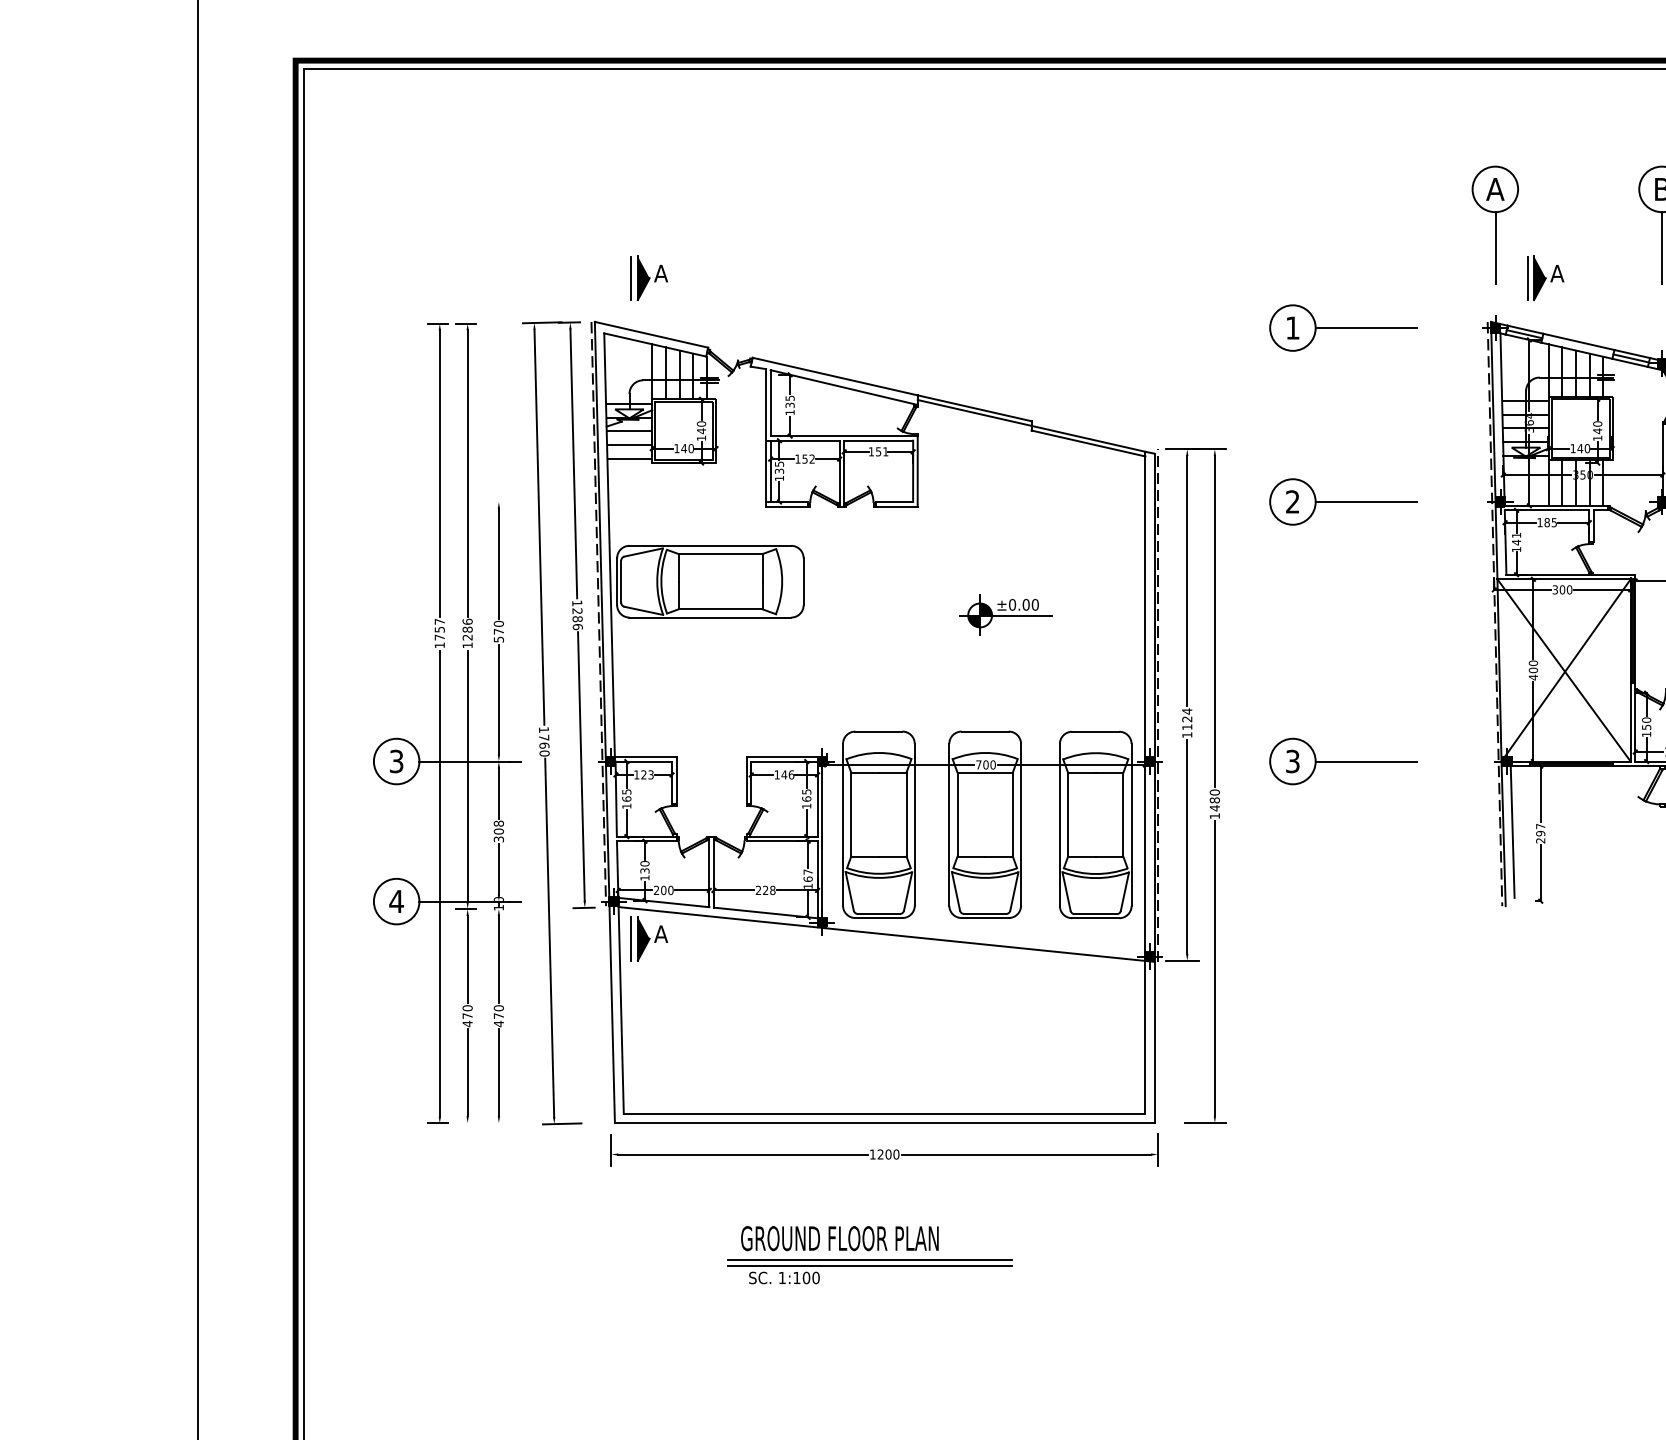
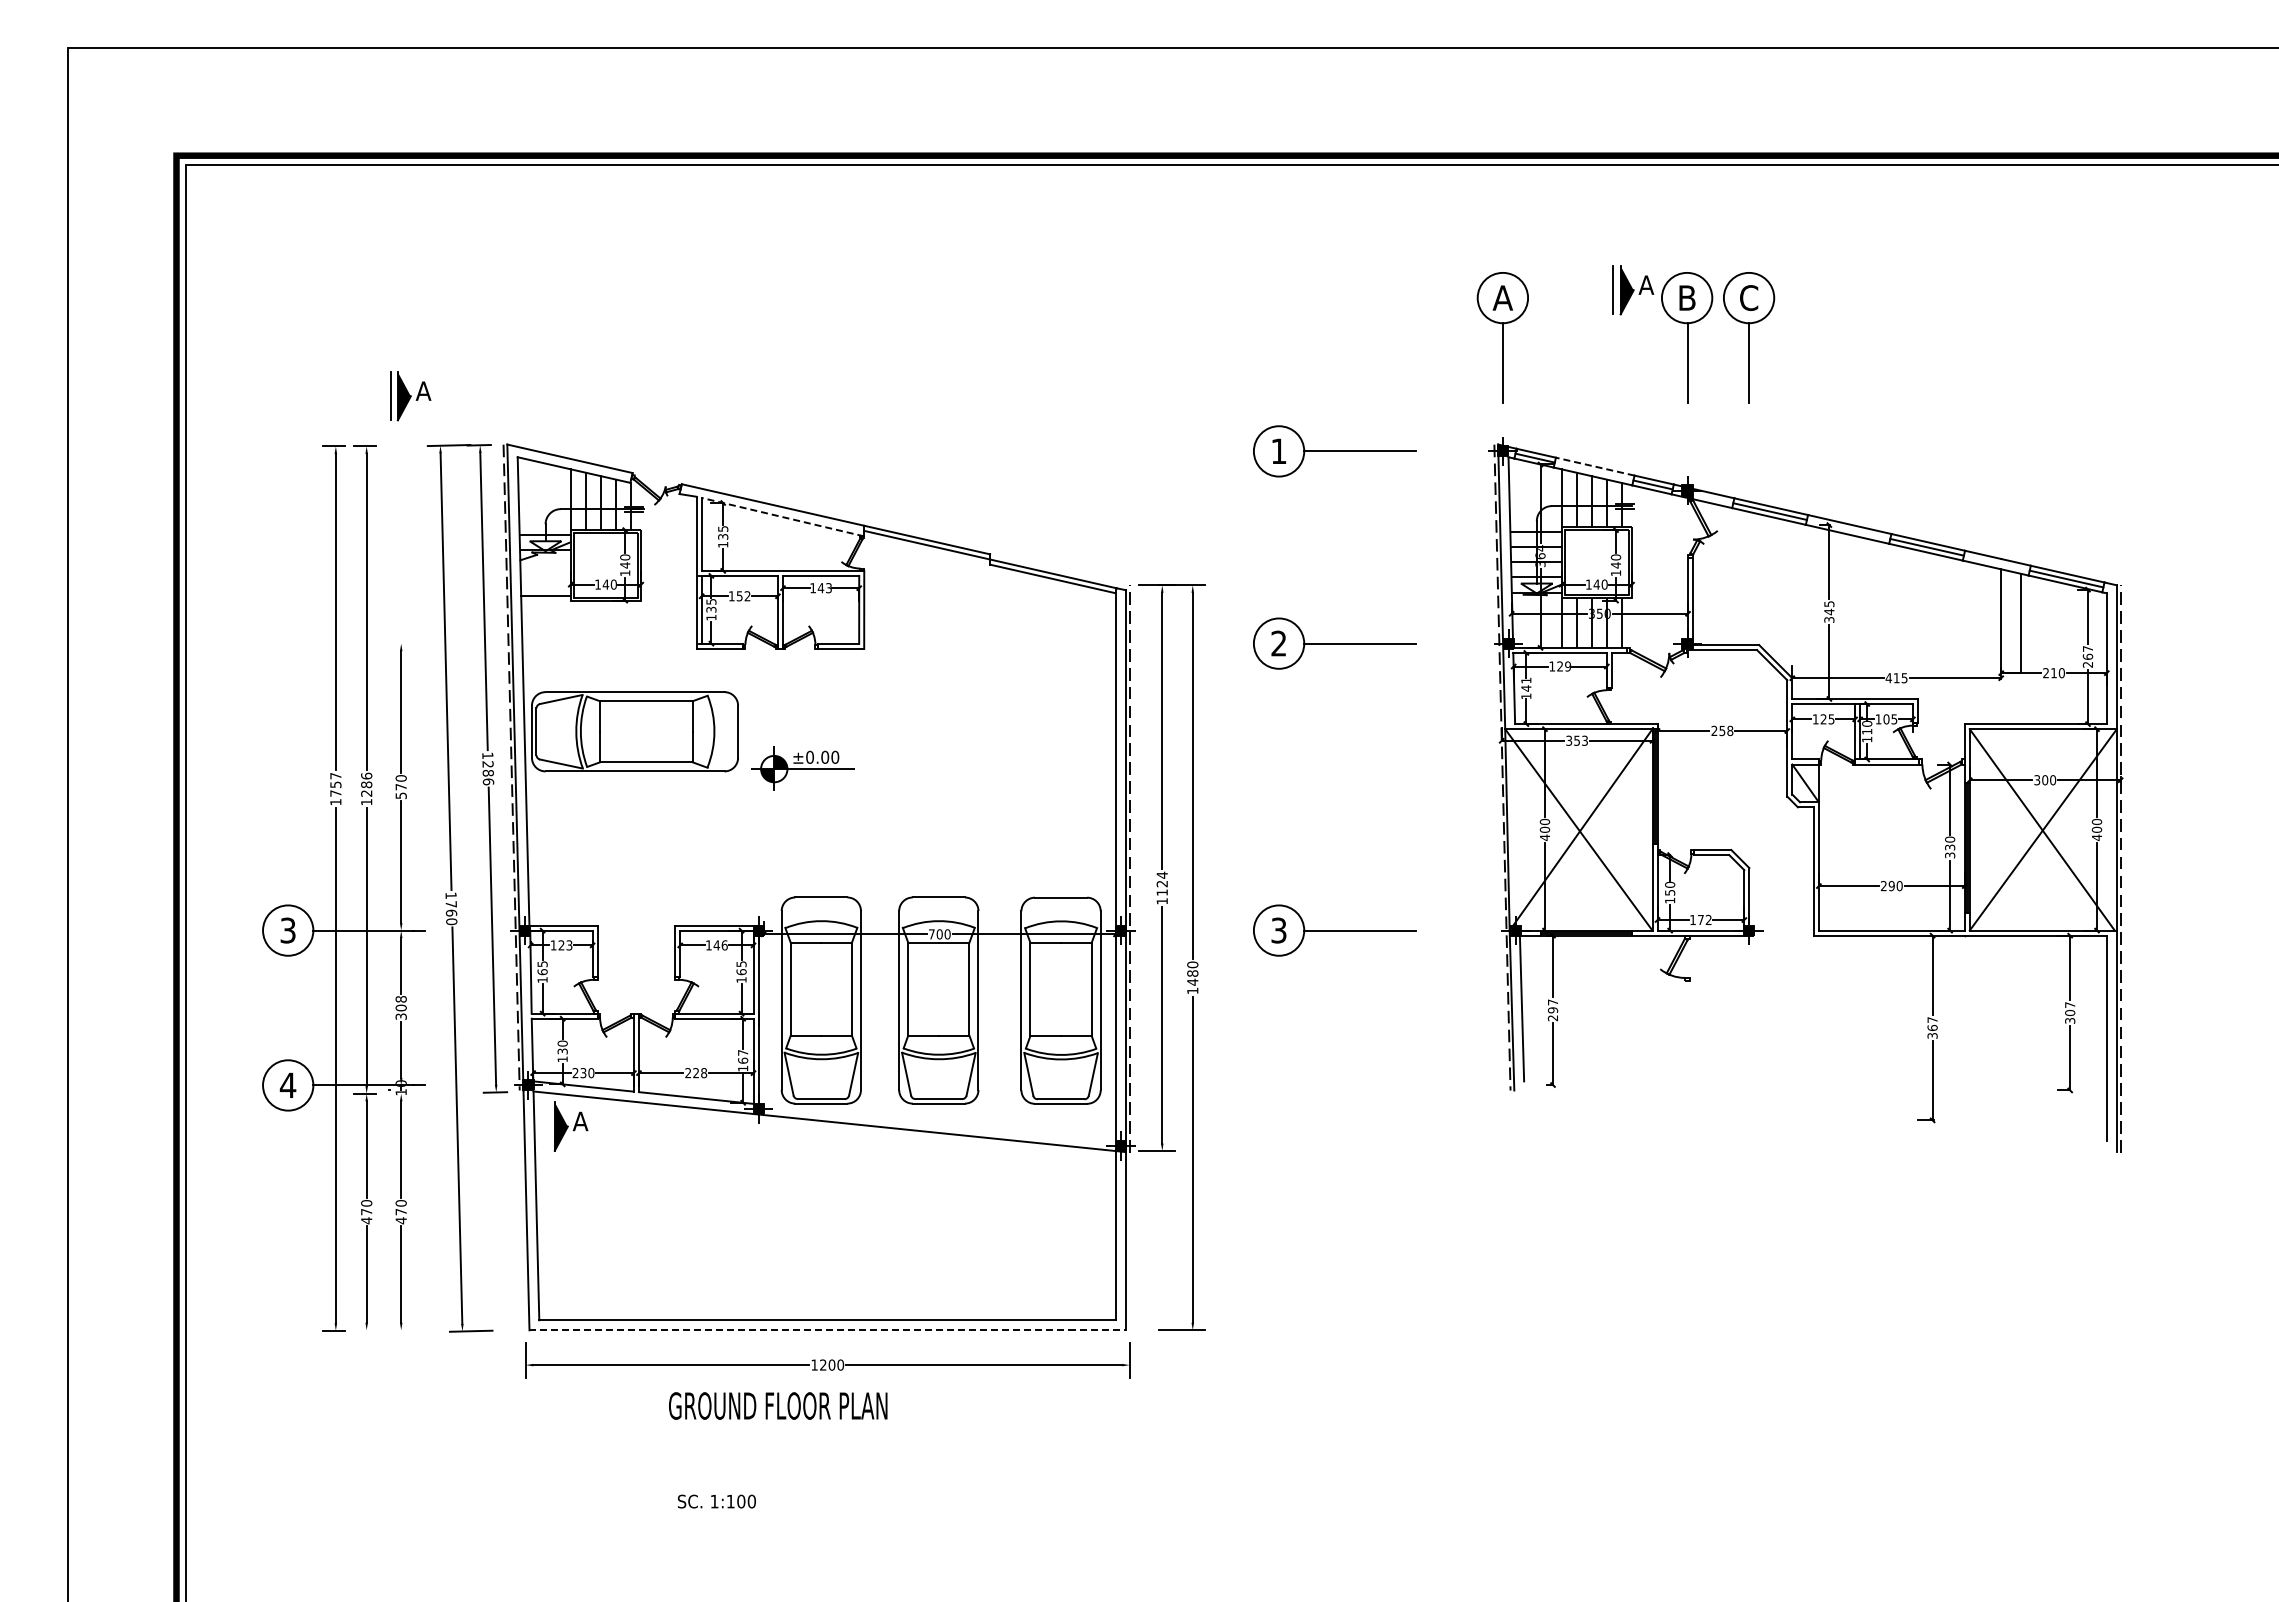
part: (649, 278) -> (410, 396), moved
part: (1545, 278) -> (1633, 290), moved
line: (1578, 341) -> (1594, 466), solid -> dashed
line: (843, 387) -> (782, 517), solid -> dashed
line: (629, 431) -> (545, 565), removed
line: (629, 444) -> (545, 580), removed
text: (881, 452) -> (824, 588), 151 -> 143
text: (1551, 522) -> (1564, 666), 185 -> 129
text: (1566, 589) -> (1581, 740), 300 -> 353
part: (1005, 614) -> (802, 768), moved
text: (663, 890) -> (583, 1073), 200 -> 230
line: (631, 938) -> (547, 1126), removed
line: (885, 1123) -> (828, 1330), solid -> dashed
text: (840, 1238) -> (778, 1405), moved
line: (870, 1260) -> (811, 1482), removed
line: (870, 1266) -> (811, 1488), removed

